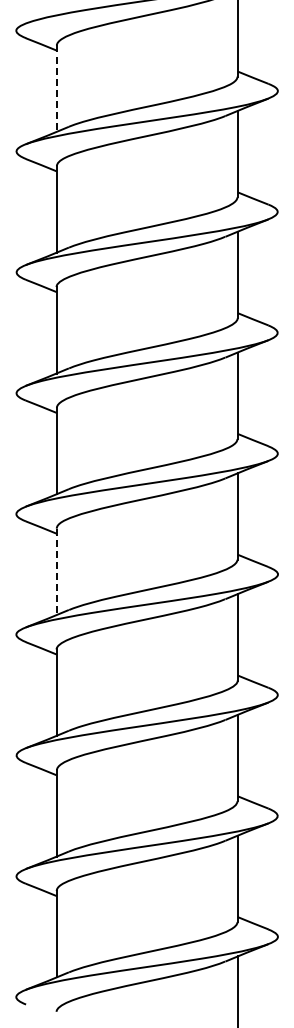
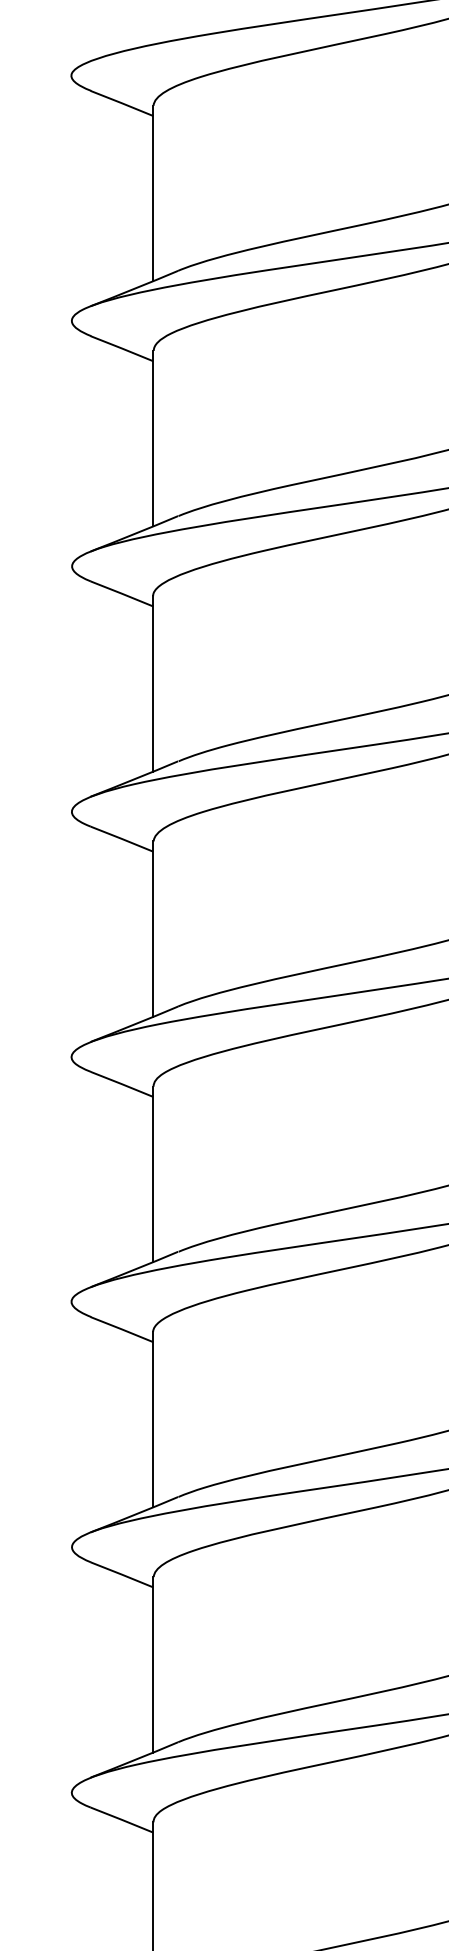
line: (56, 89) -> (152, 195), dashed -> solid
line: (56, 572) -> (152, 1175), dashed -> solid

